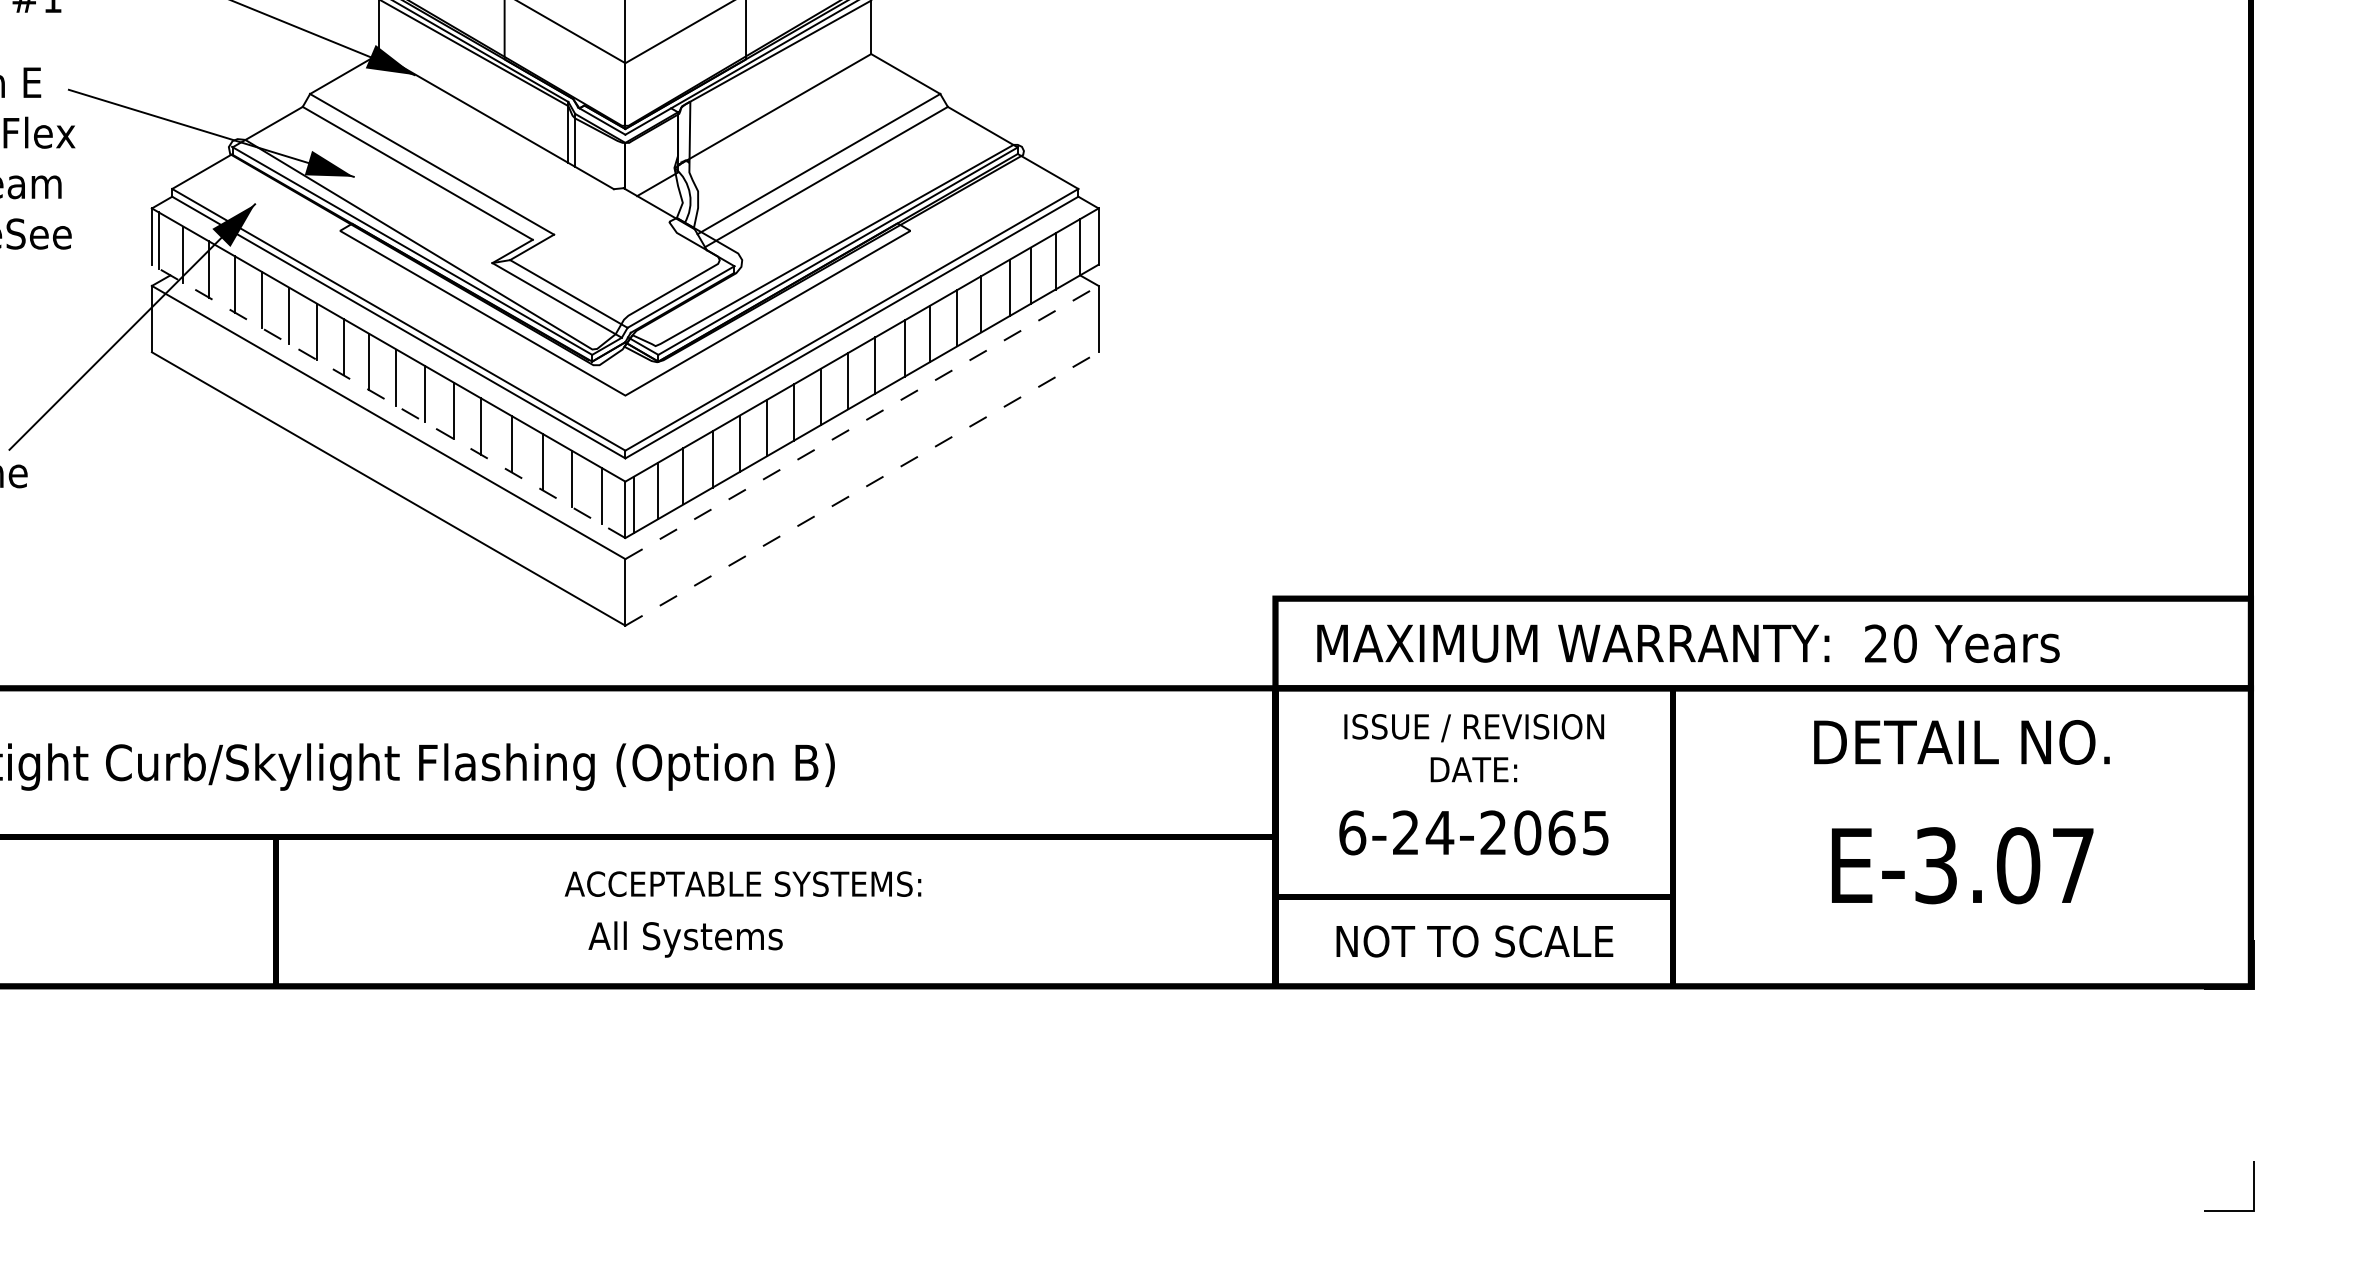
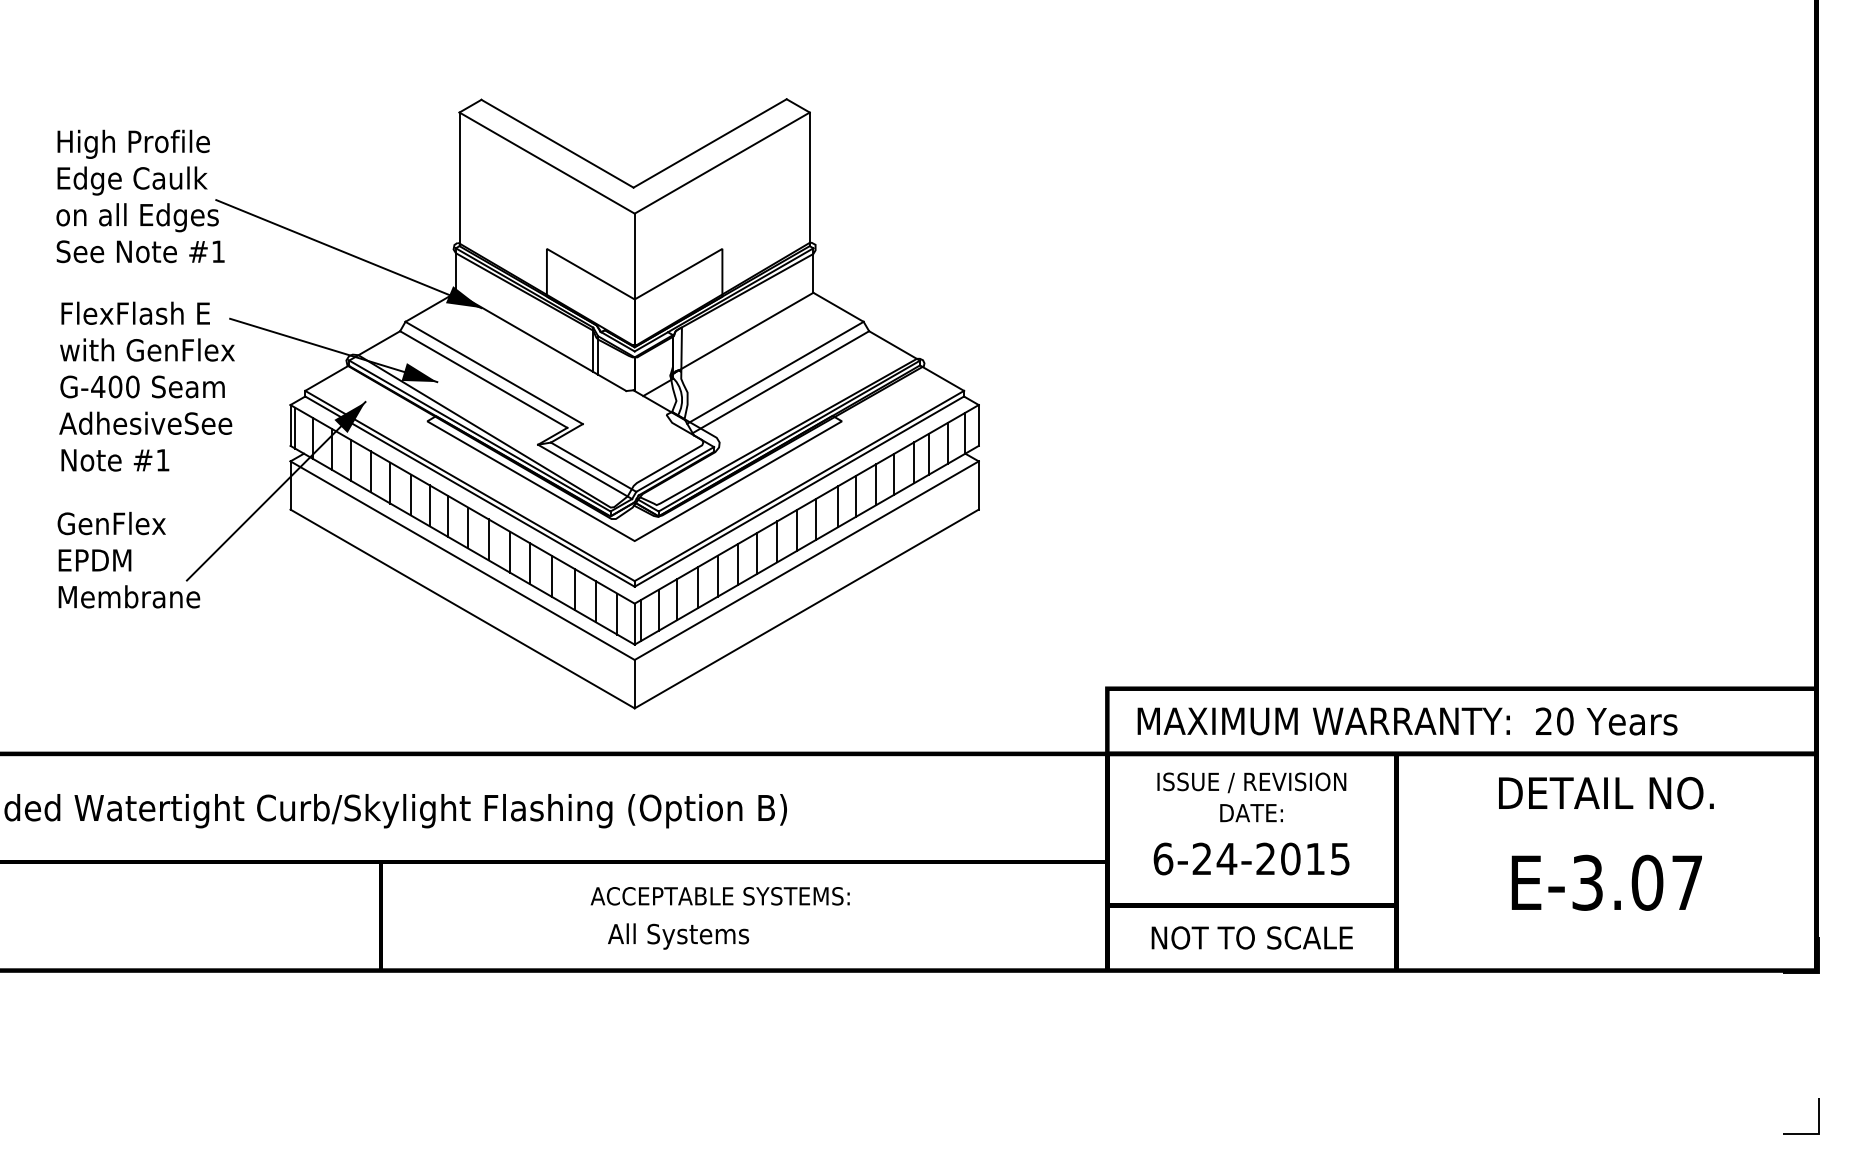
line: (388, 401) -> (462, 545), dashed -> solid
line: (861, 422) -> (806, 560), dashed -> solid
line: (861, 488) -> (806, 608), dashed -> solid
text: (1561, 832) -> (1315, 858), 6-24-2065 -> 6-24-2015

